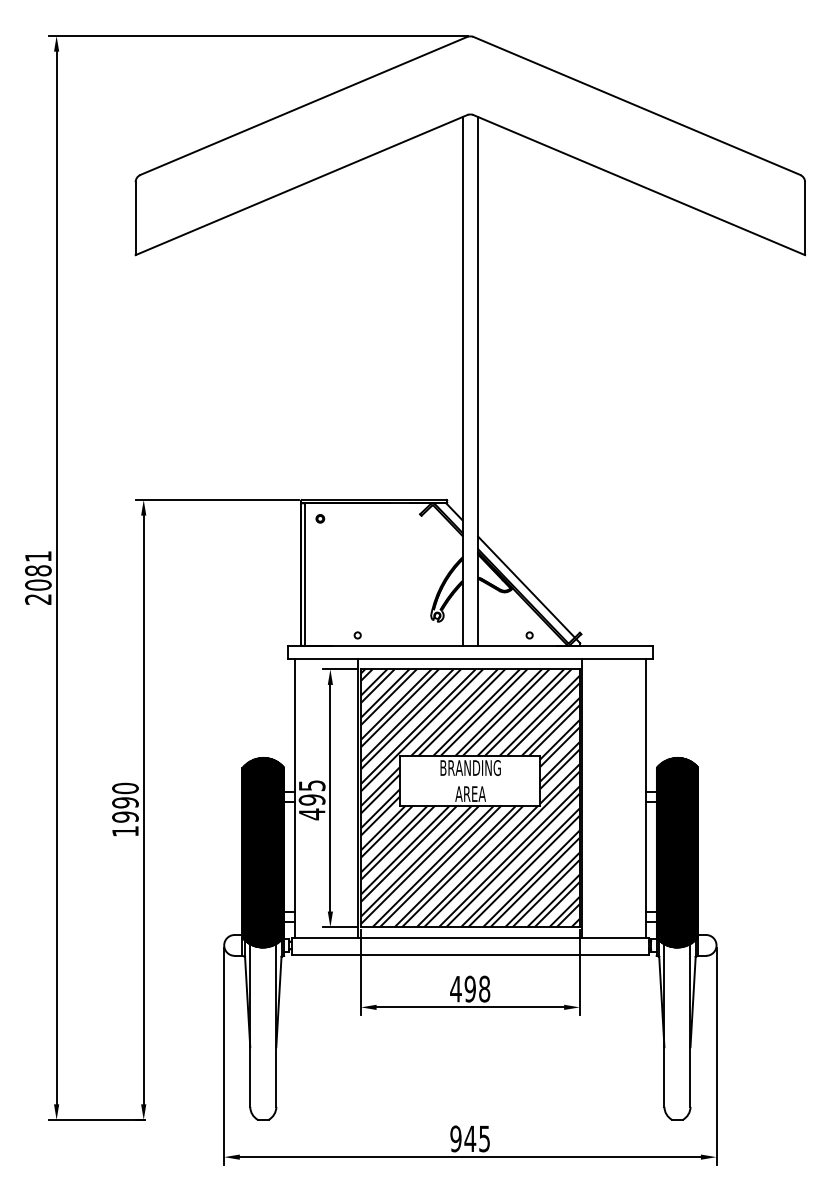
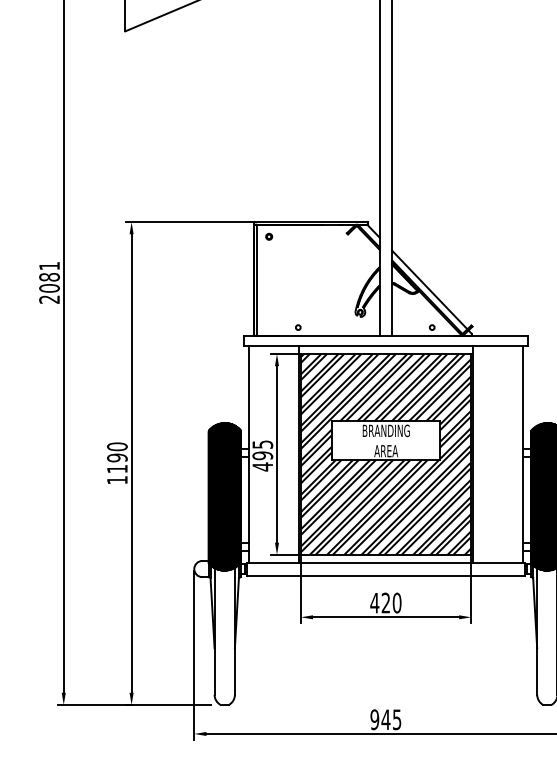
text: (125, 816) -> (117, 468), 1990 -> 1190
text: (477, 988) -> (391, 602), 498 -> 420
line: (196, 1119) -> (172, 704), added

